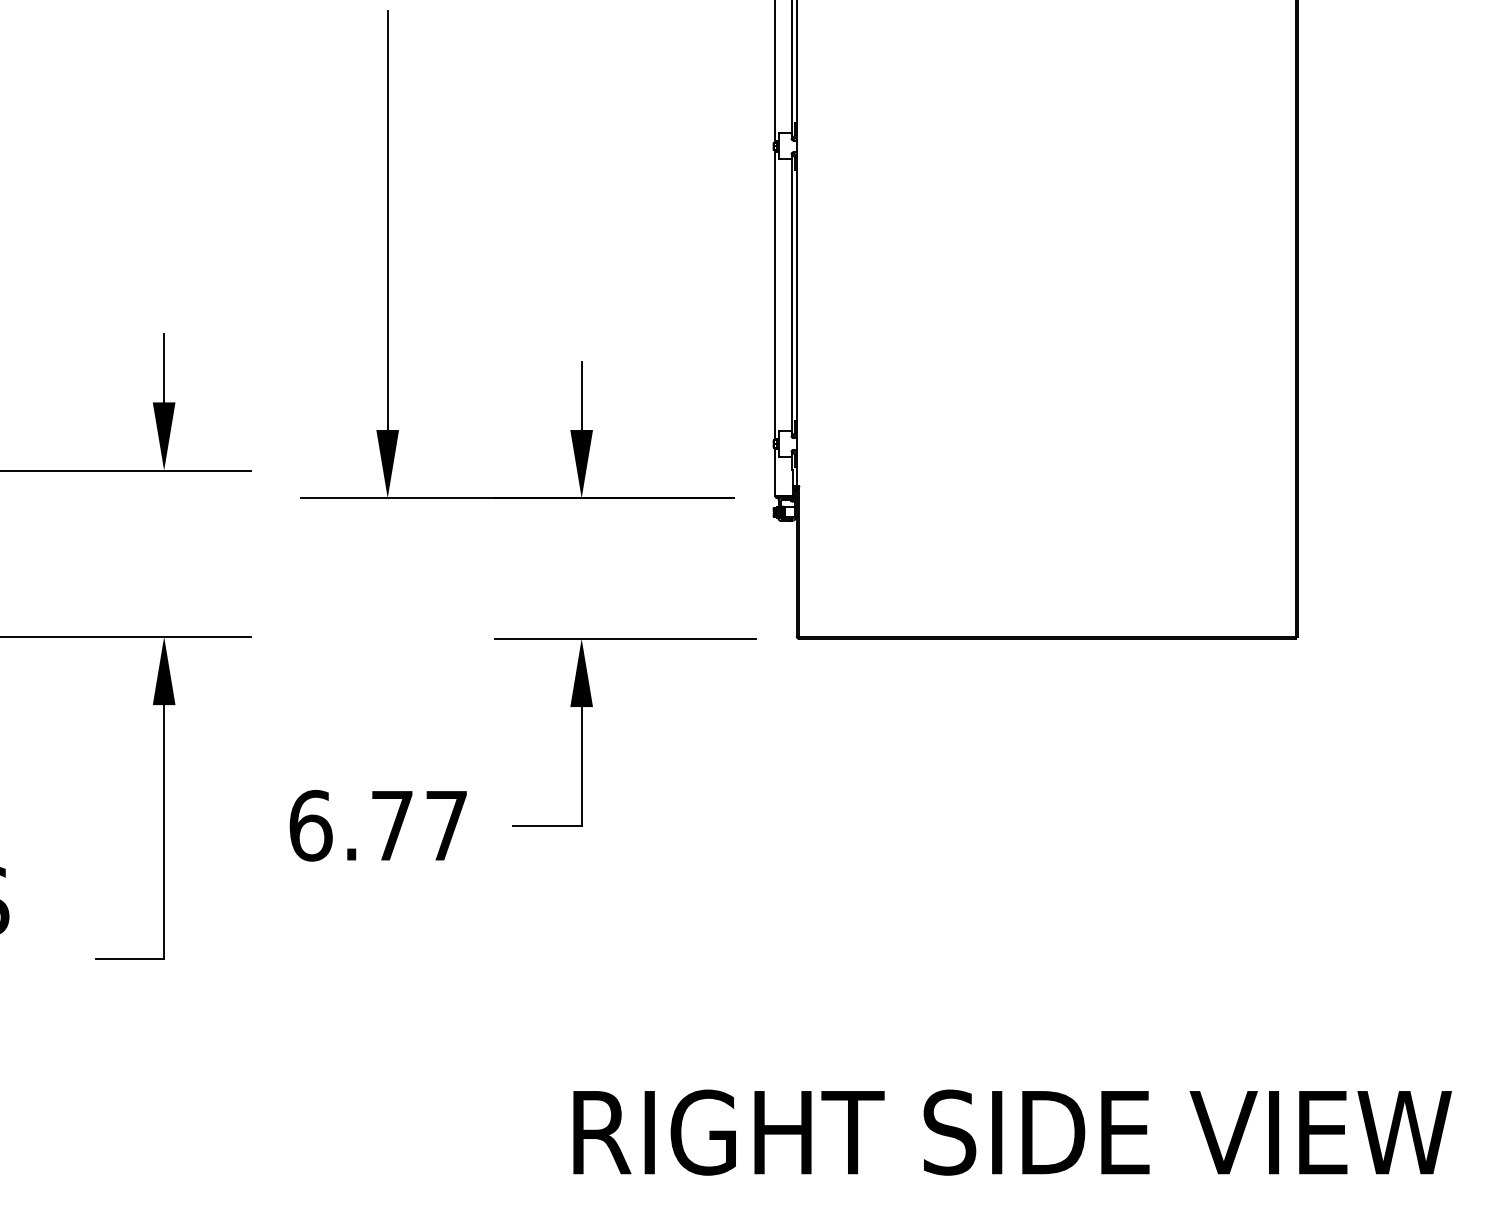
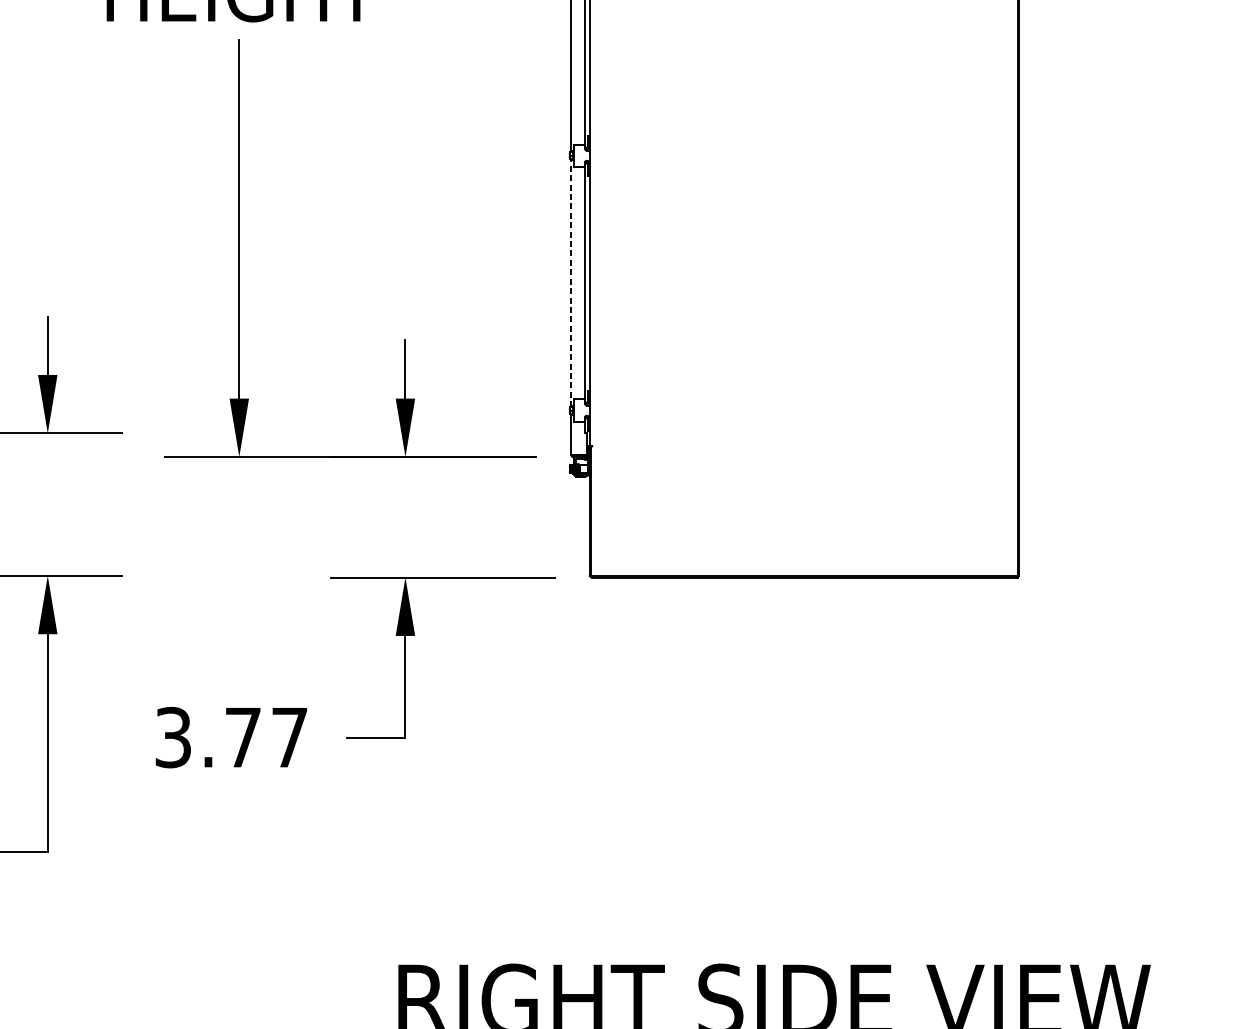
line: (775, 295) -> (571, 283), solid -> dashed
text: (310, 825) -> (173, 737), 6.77 -> 3.77

